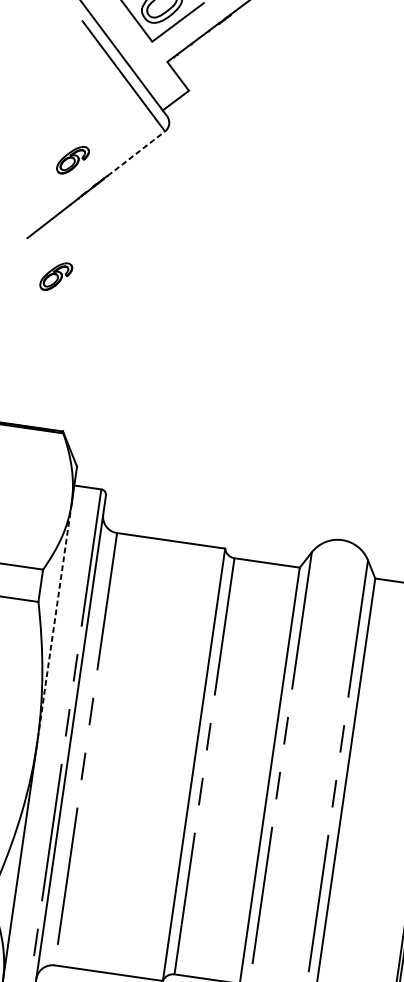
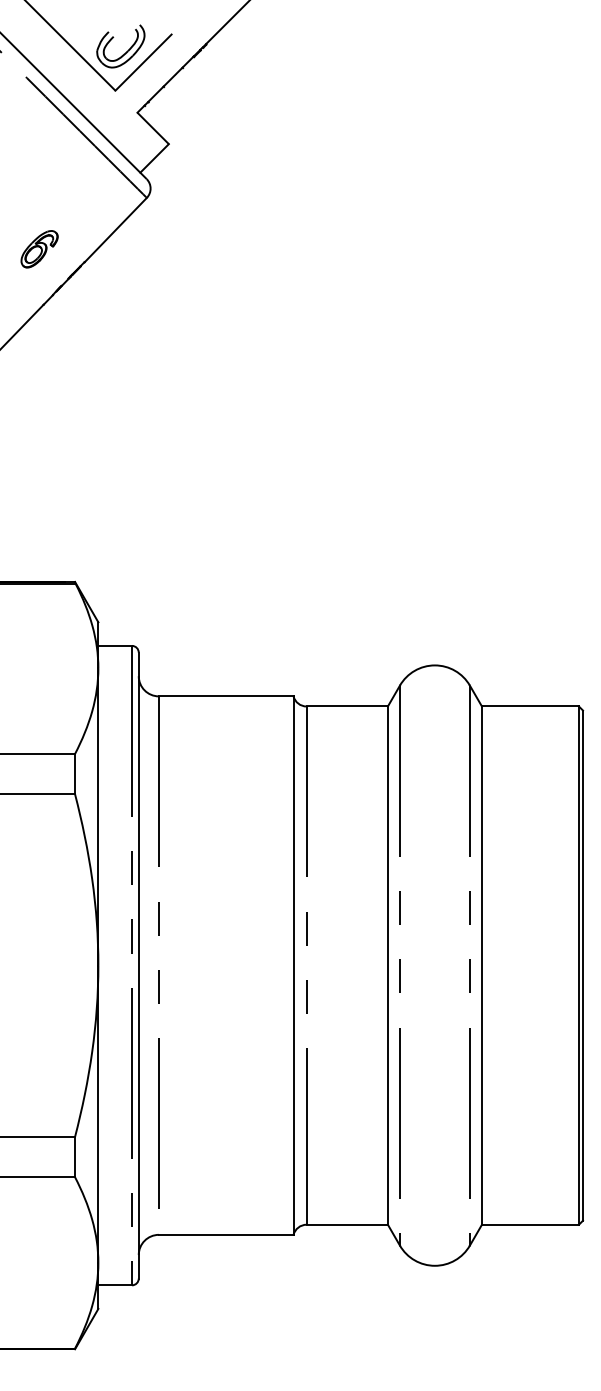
line: (136, 153) -> (115, 230), dashed -> solid
part: (56, 276) -> (39, 394), removed
line: (54, 622) -> (98, 816), dashed -> solid

